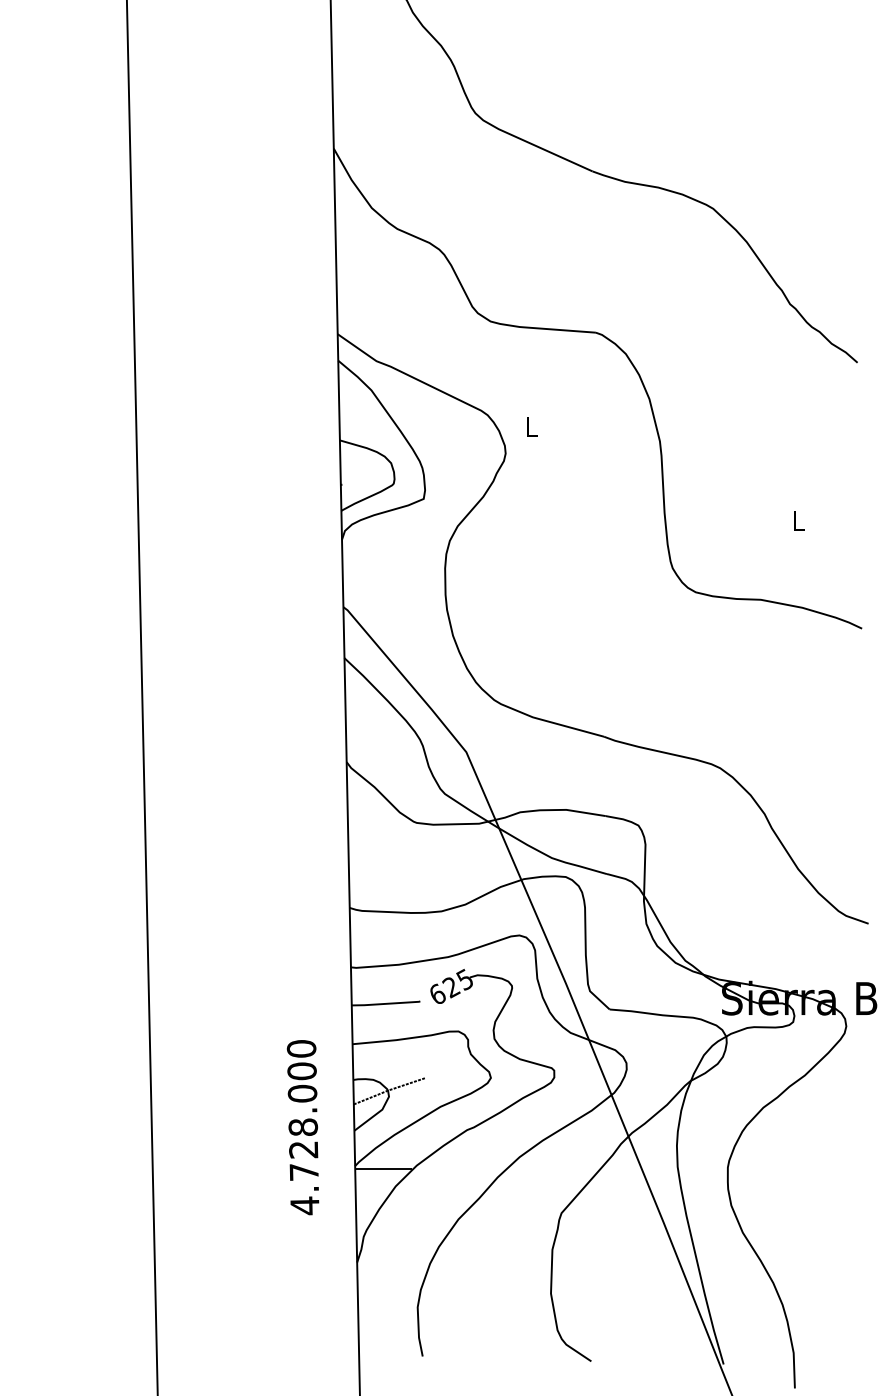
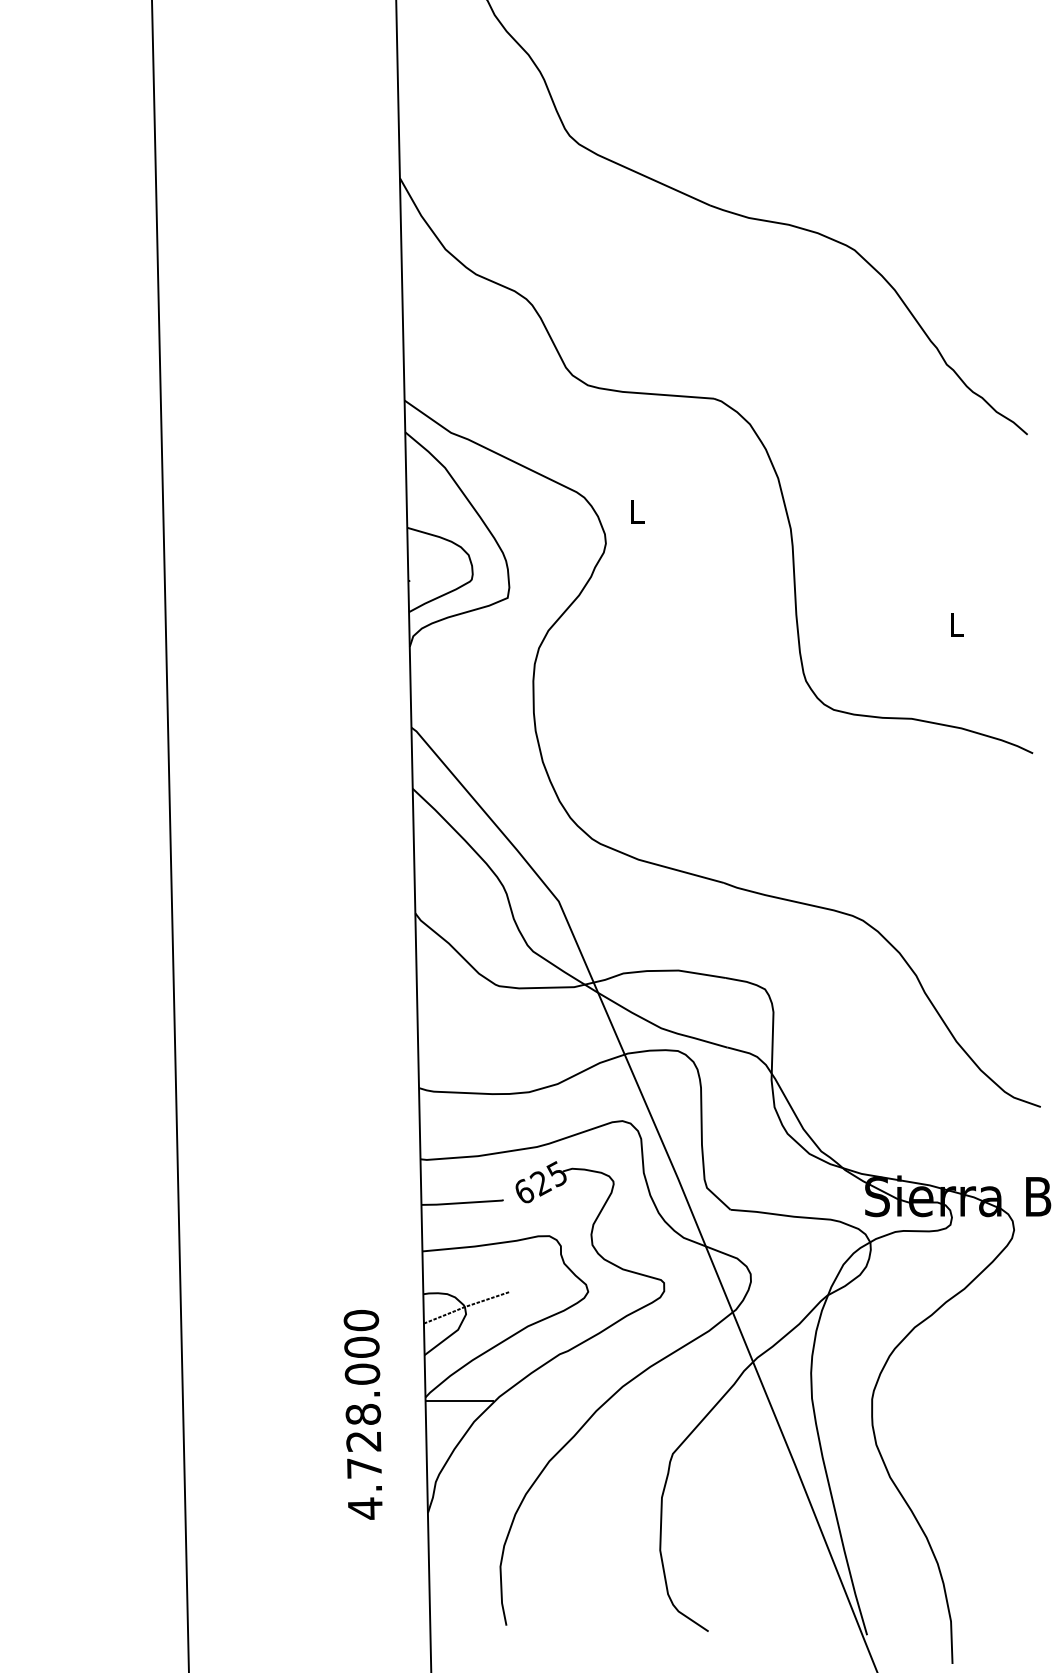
text: (302, 1127) -> (362, 1414), moved

